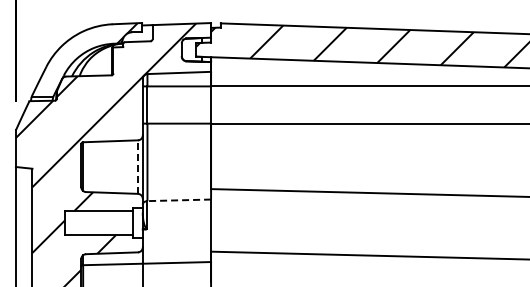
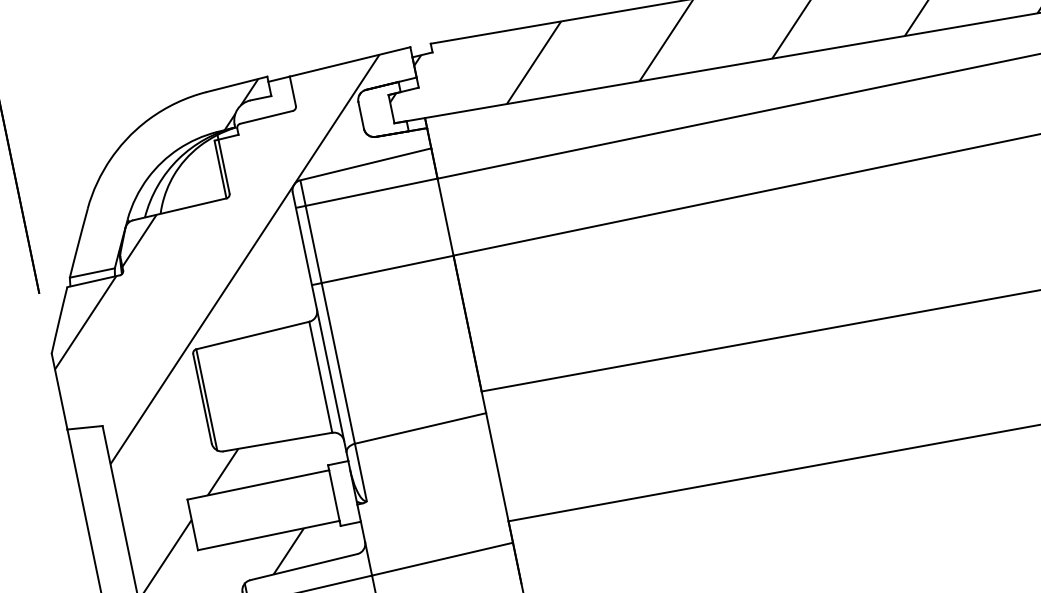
line: (138, 167) -> (321, 377), dashed -> solid
line: (179, 200) -> (421, 428), dashed -> solid

